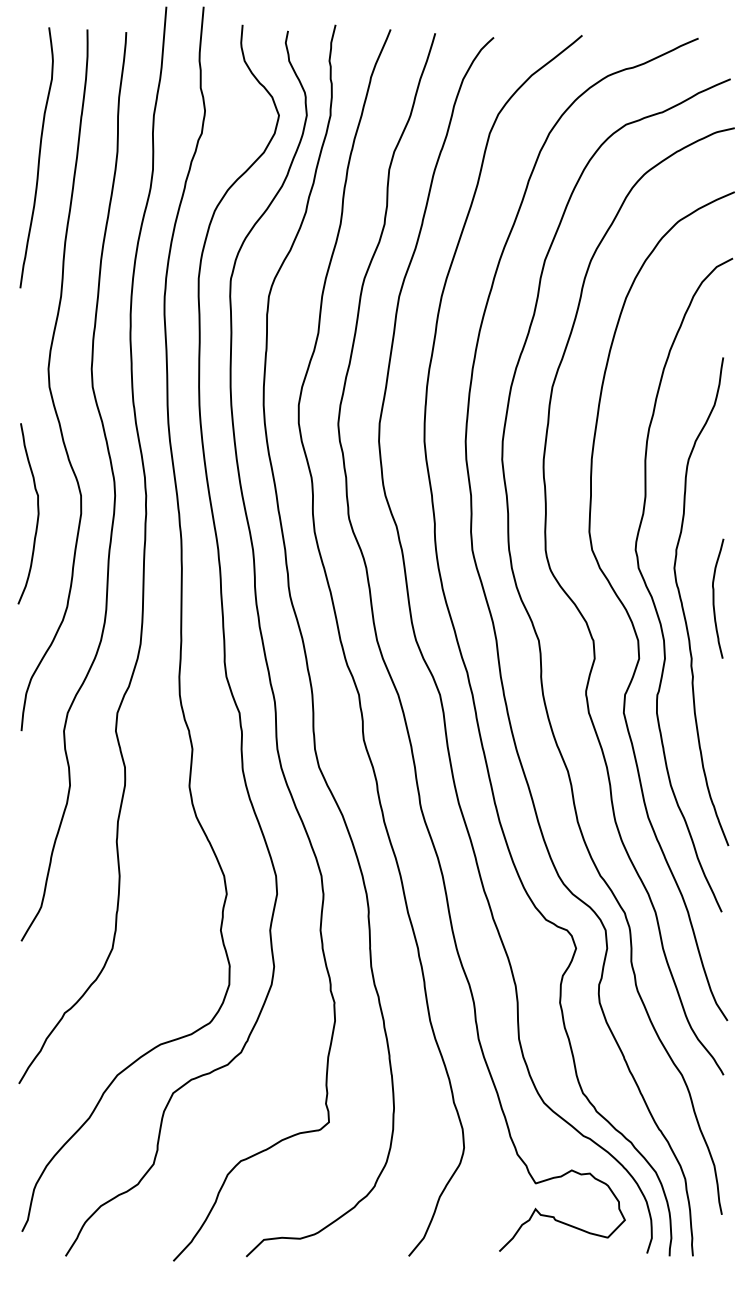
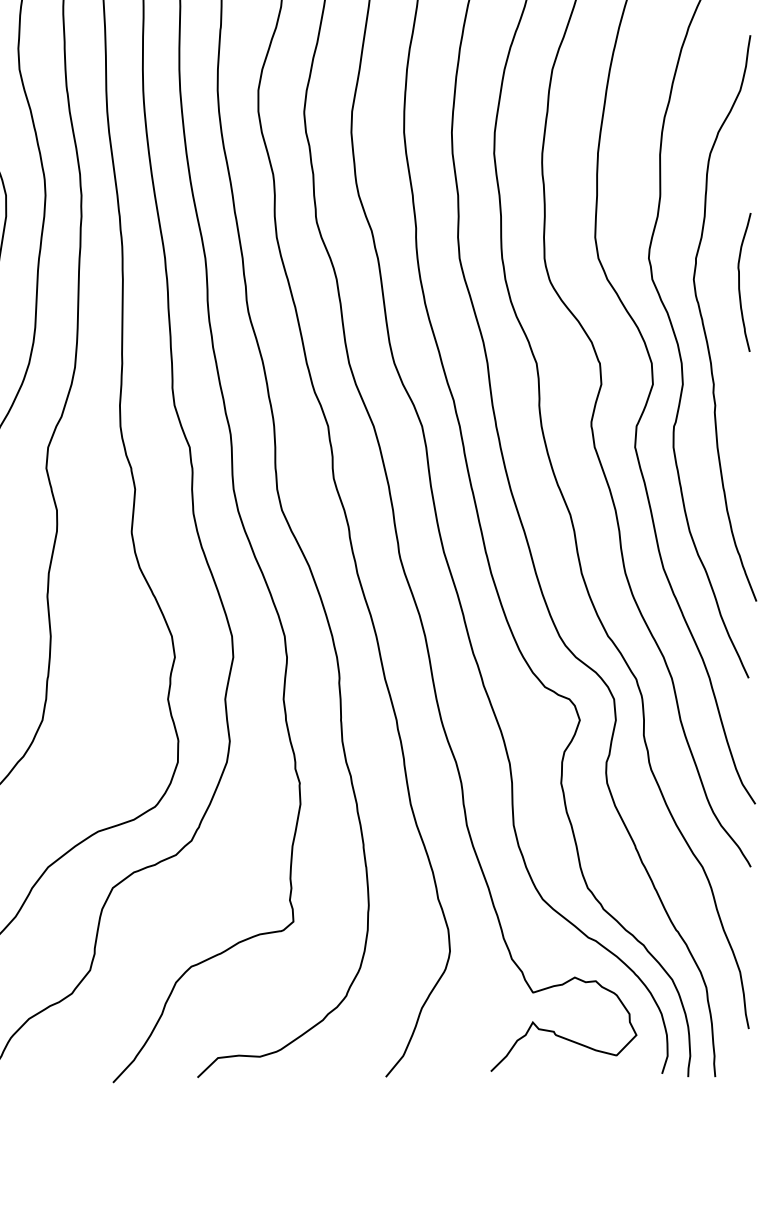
curve: (714, 598) -> (740, 282), moved

